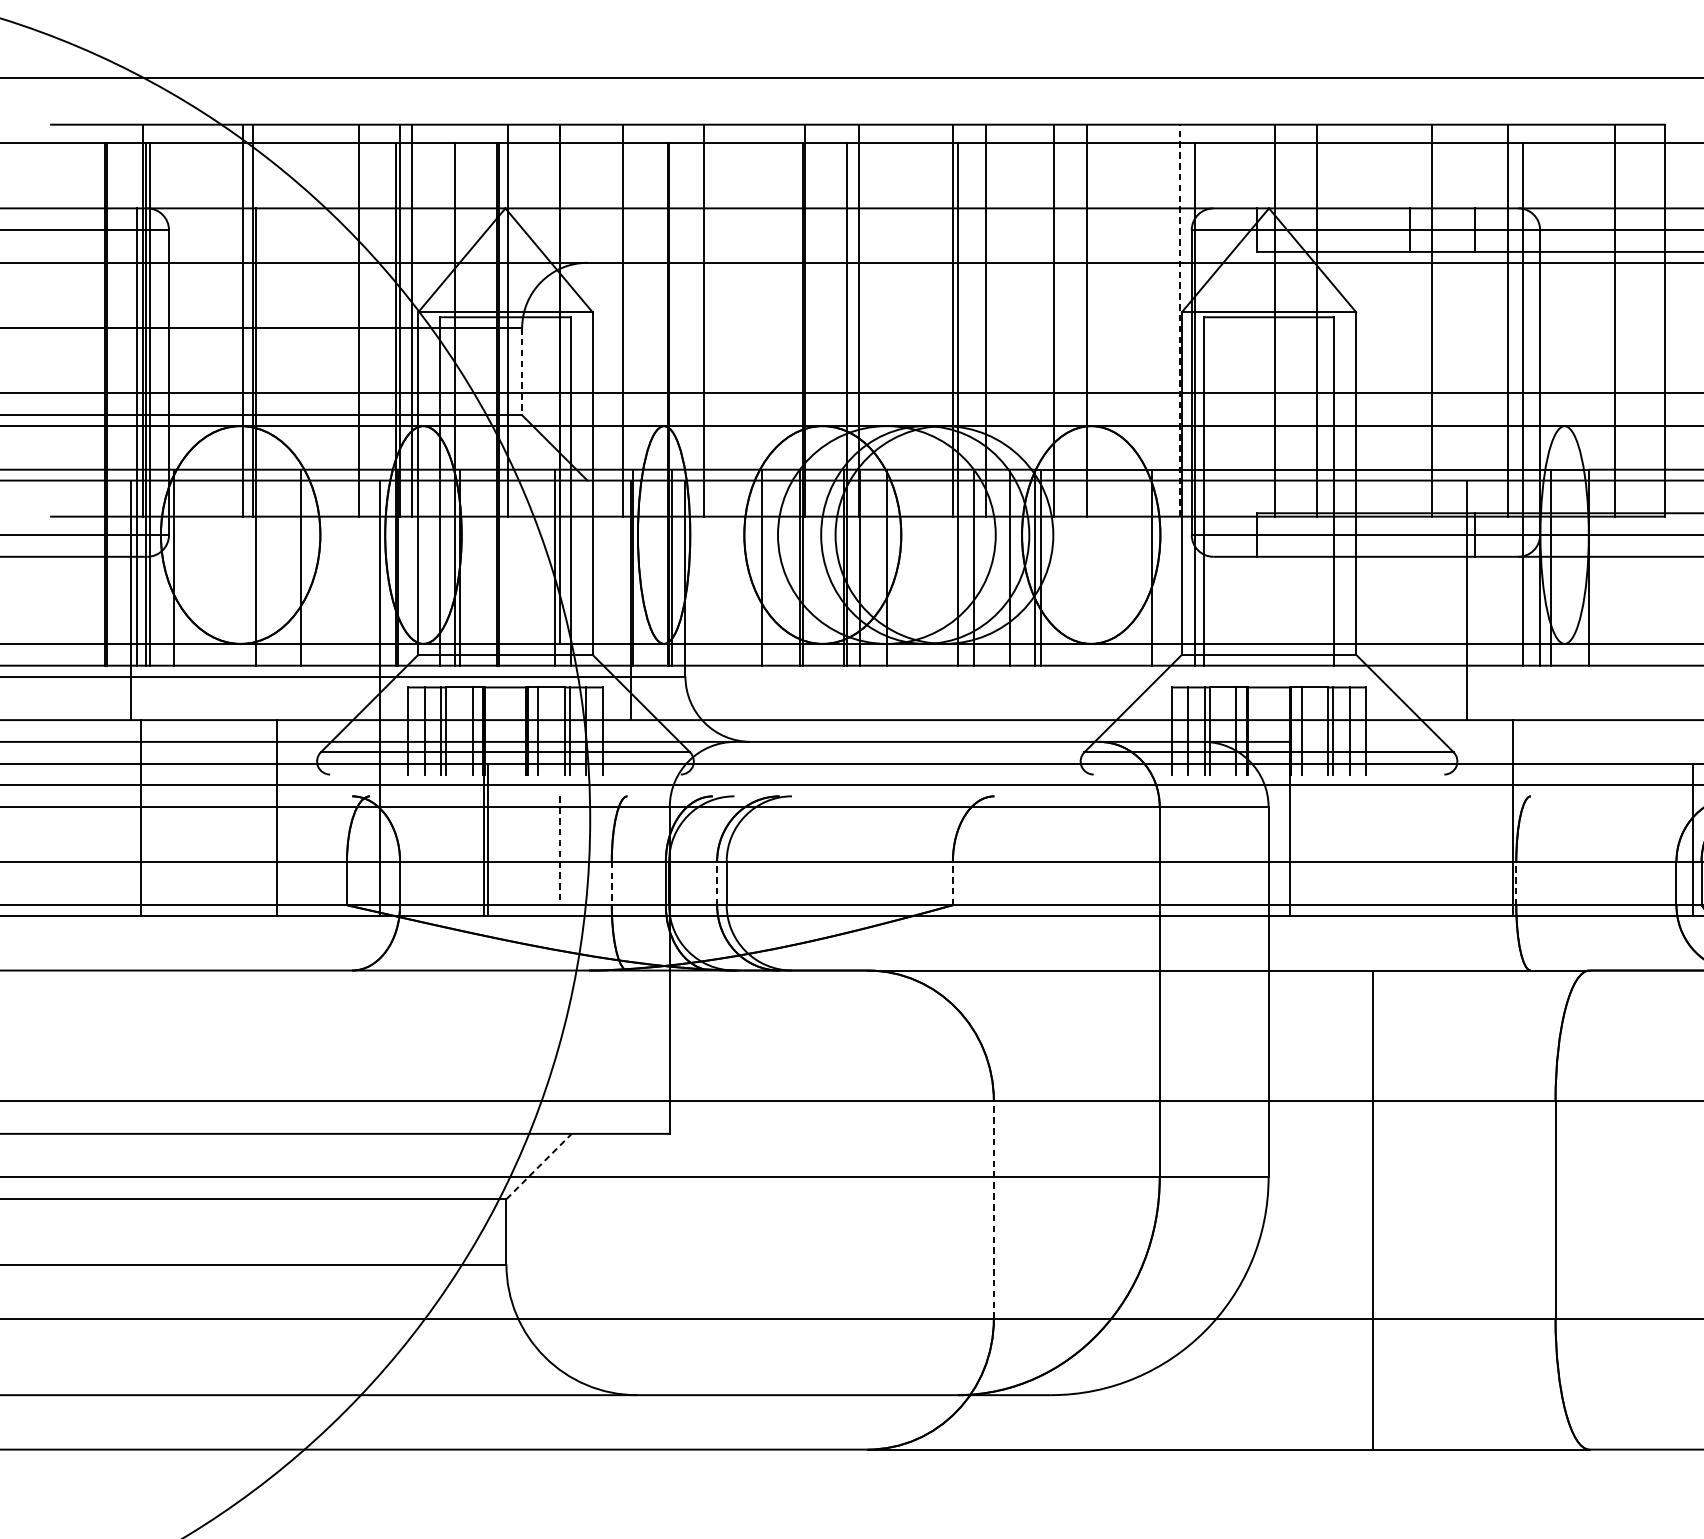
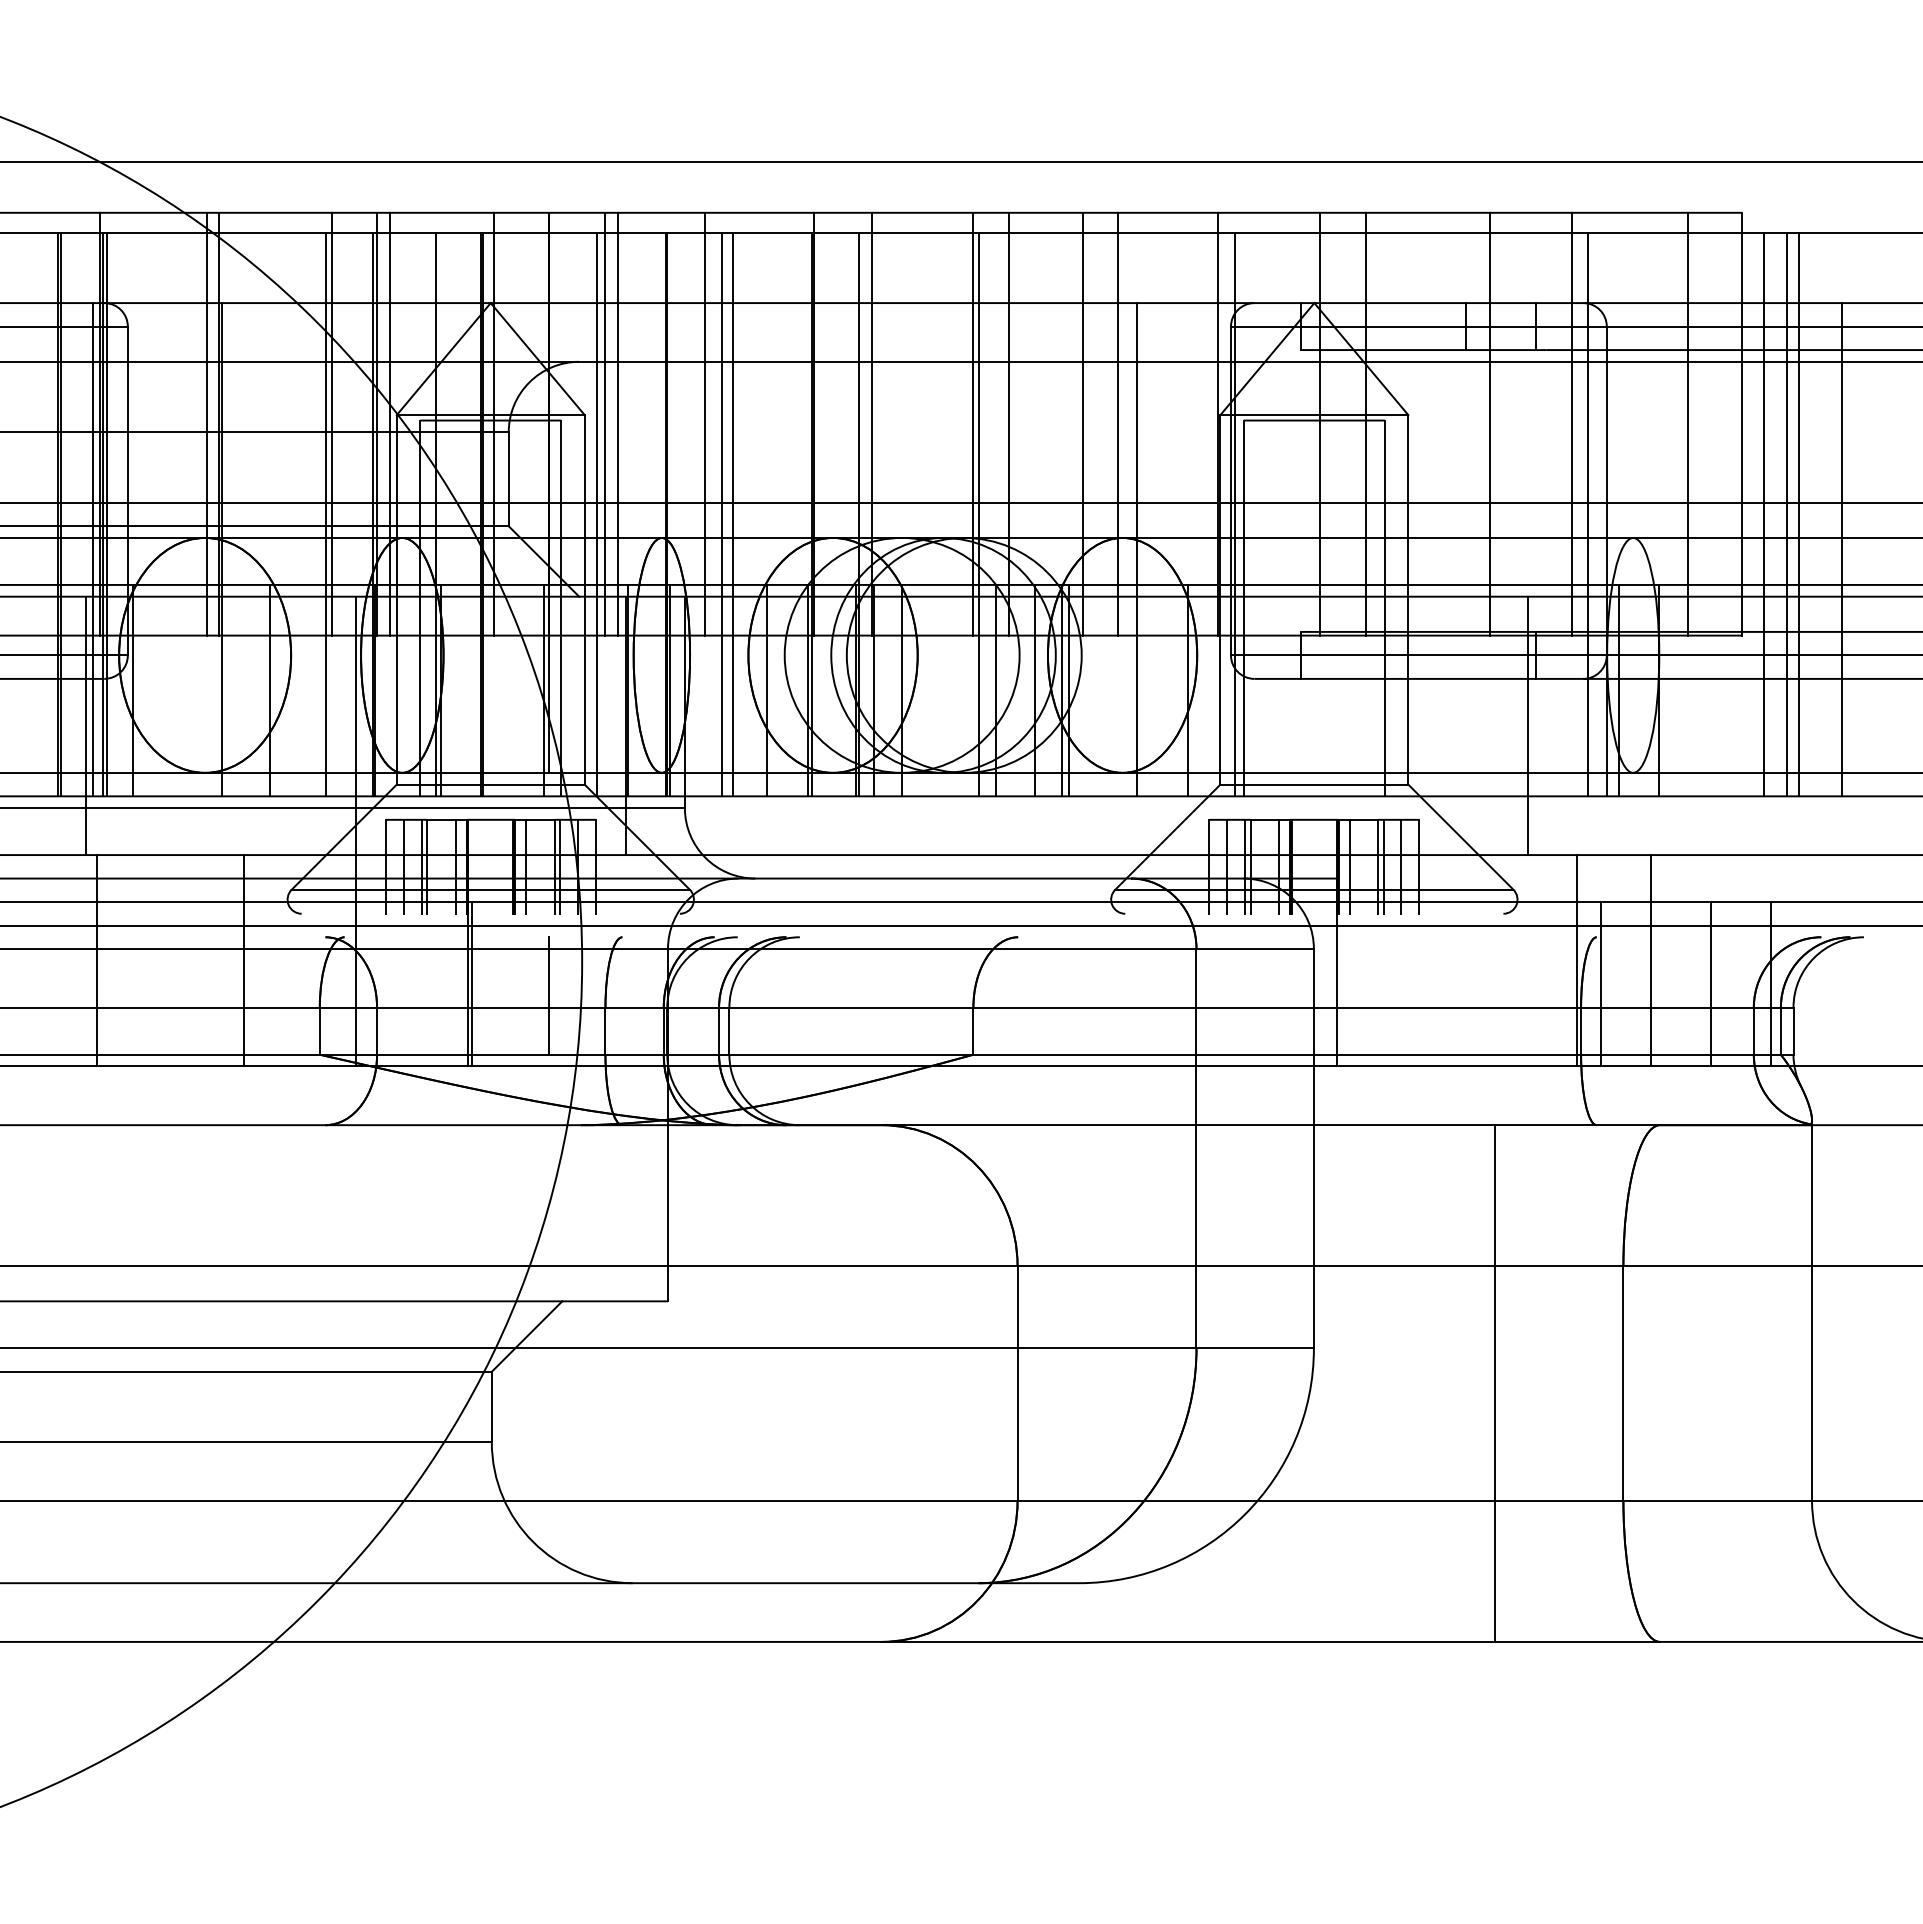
line: (611, 320) -> (605, 423), added
line: (1180, 320) -> (1218, 423), dashed -> solid
line: (521, 371) -> (508, 479), dashed -> solid
line: (352, 404) -> (325, 514), added
line: (603, 404) -> (596, 514), added
line: (719, 404) -> (721, 514), added
line: (729, 404) -> (732, 514), added
line: (1685, 404) -> (1763, 514), added
line: (1105, 436) -> (1137, 549), added
line: (1580, 817) -> (1650, 960), added
line: (1535, 840) -> (1601, 984), added
line: (1637, 840) -> (1711, 984), added
line: (559, 851) -> (549, 996), dashed -> solid
line: (717, 882) -> (719, 1030), dashed -> solid
line: (953, 882) -> (973, 1030), dashed -> solid
line: (1516, 882) -> (1581, 1030), dashed -> solid
line: (611, 883) -> (605, 1031), dashed -> solid
line: (539, 1166) -> (527, 1336), dashed -> solid
line: (993, 1210) -> (1017, 1383), dashed -> solid
line: (1372, 1210) -> (1495, 1383), moved

